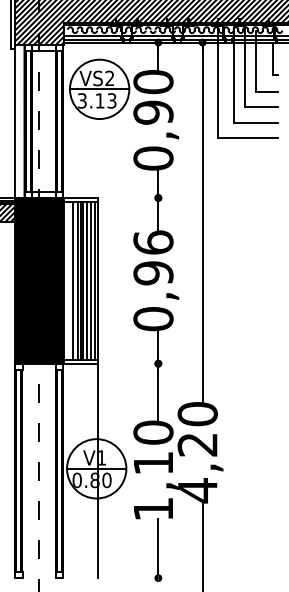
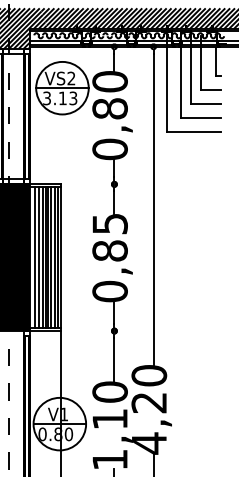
text: (153, 112) -> (110, 108), 0,90 -> 0,80
text: (153, 257) -> (110, 237), 0,96 -> 0,85
line: (68, 280) -> (34, 257), added

